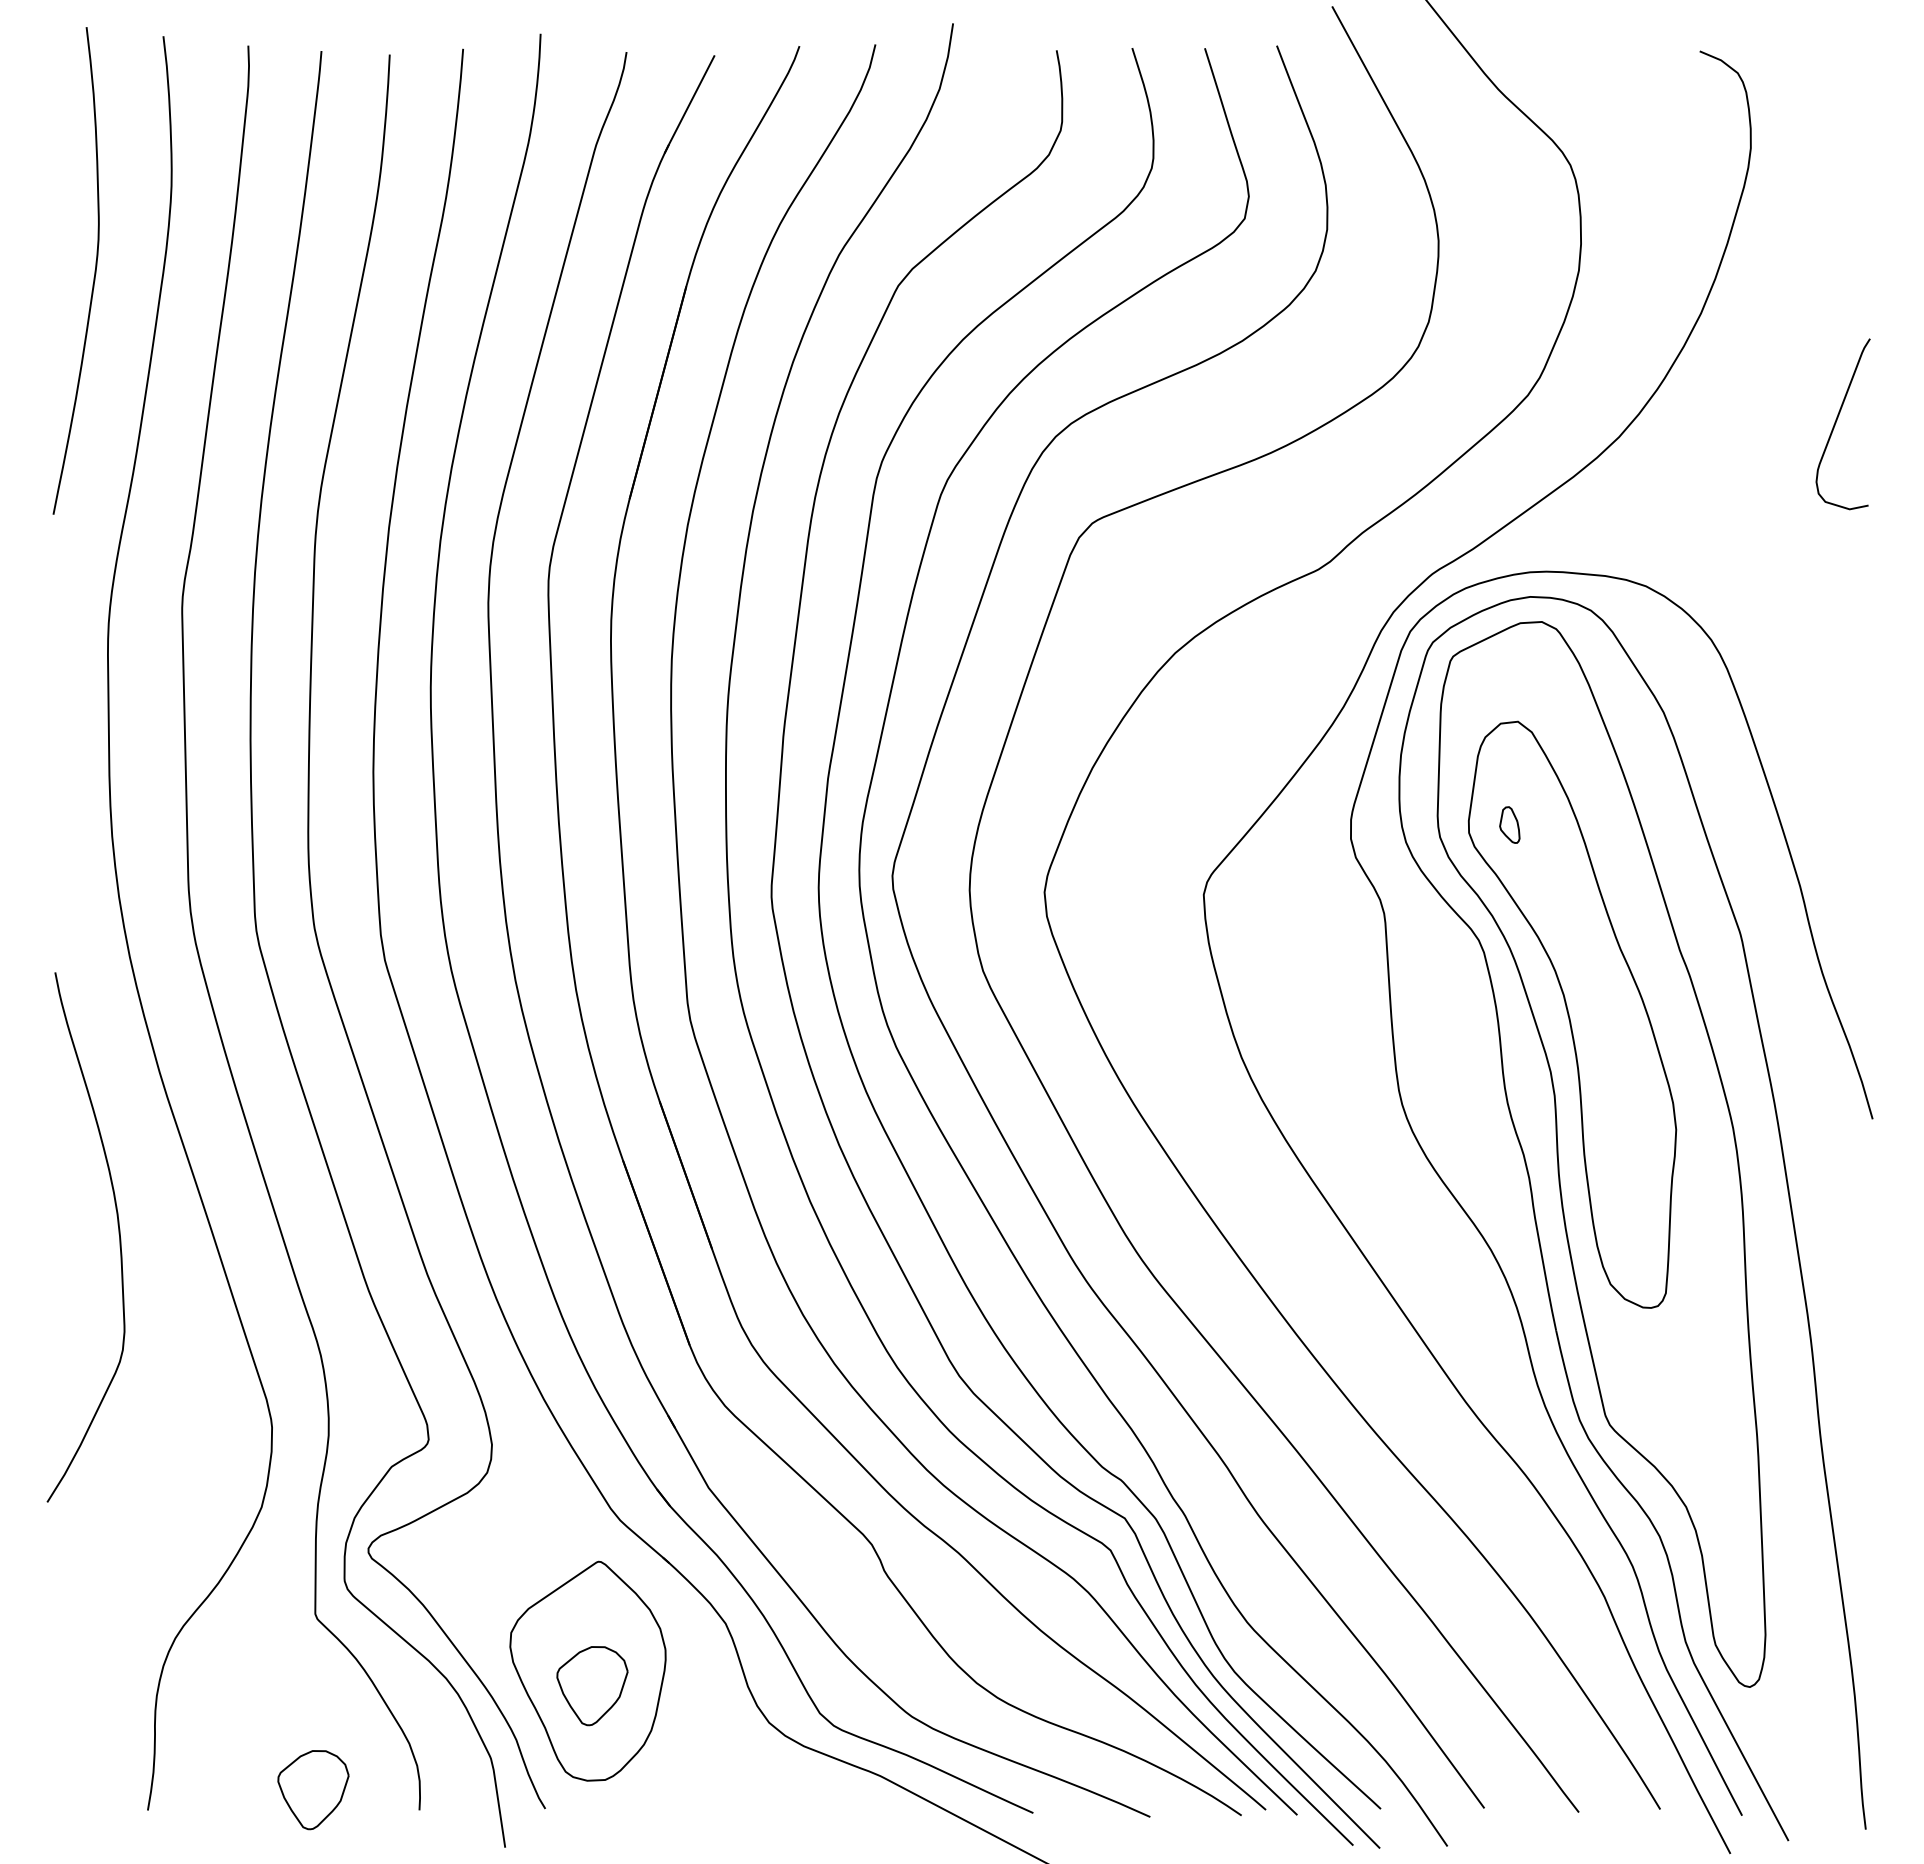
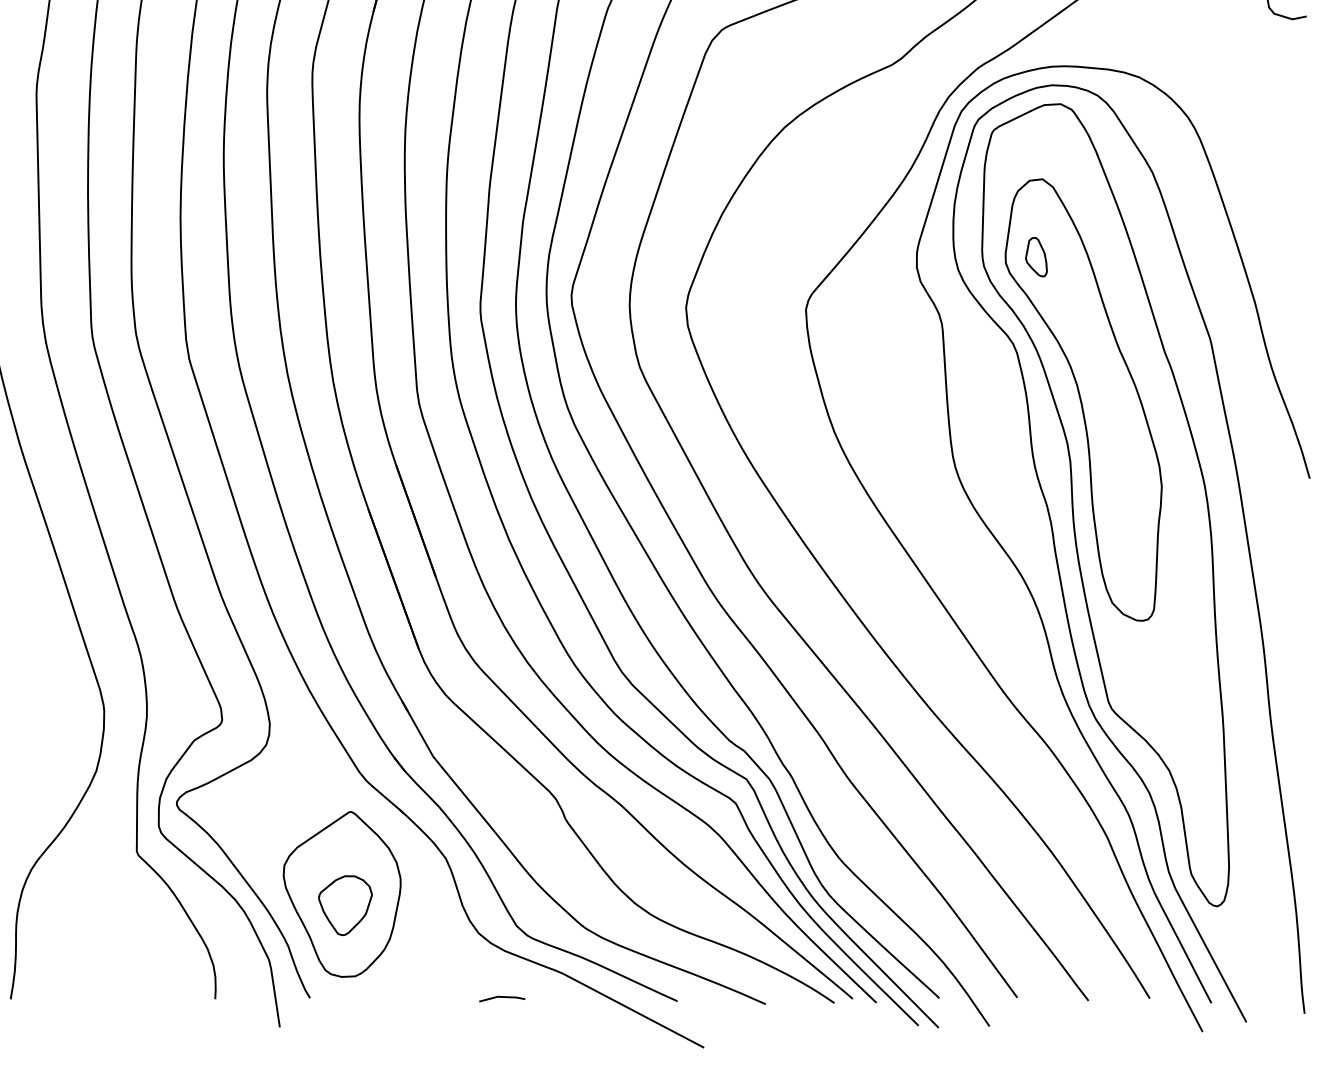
part: (1509, 824) -> (1036, 256), size x1.43
part: (313, 1790) -> (135, 984), removed
line: (800, 1808) -> (502, 997), added

